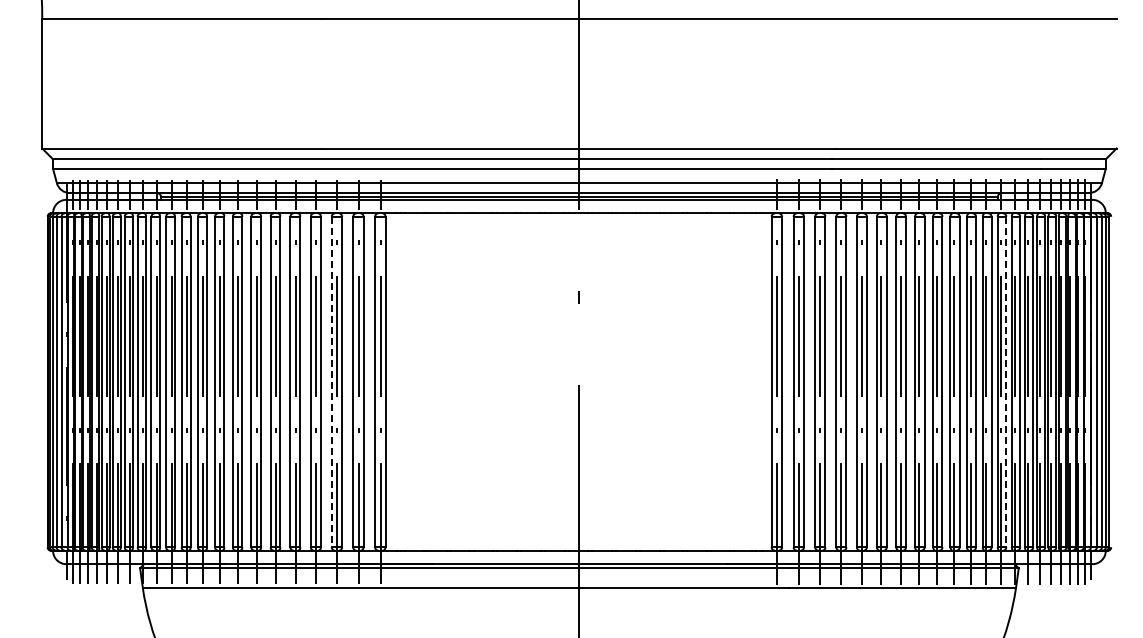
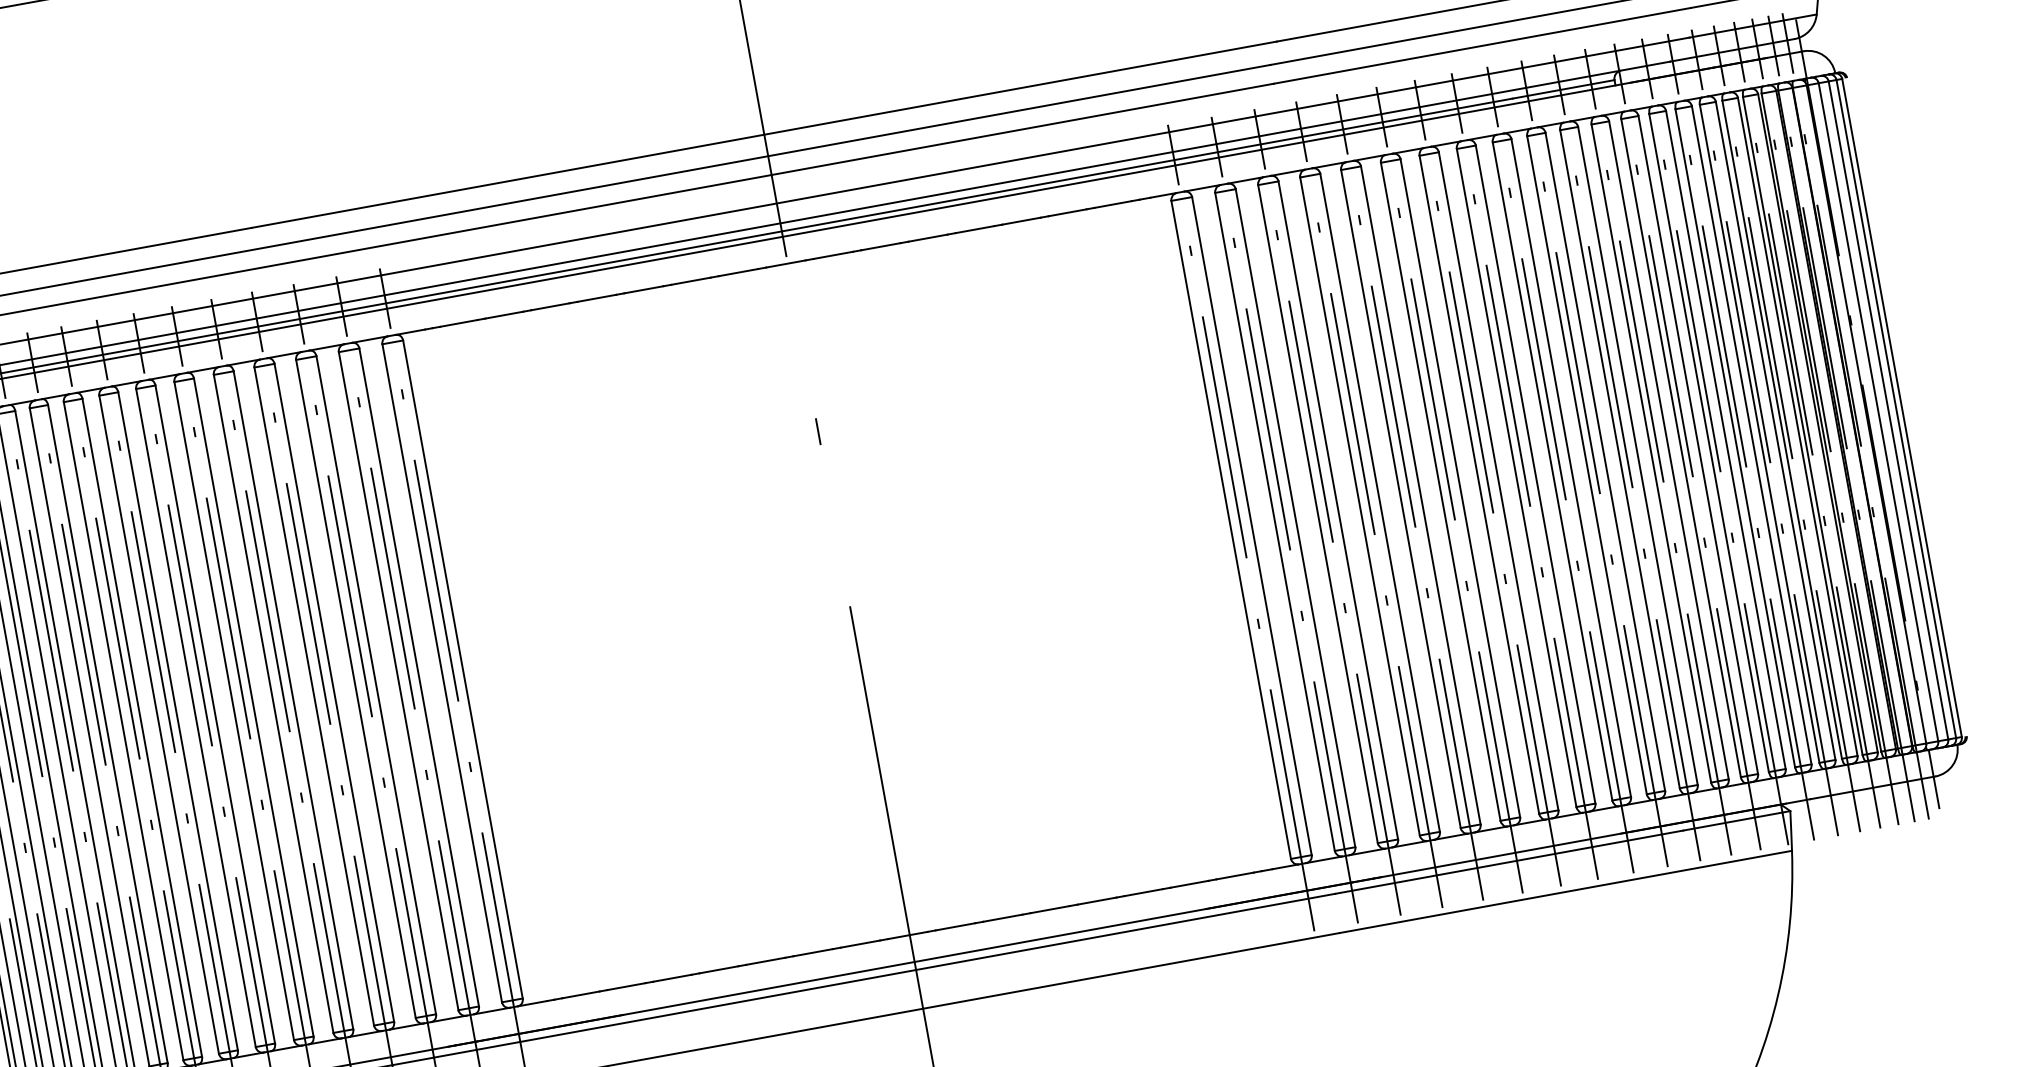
line: (331, 382) -> (355, 690), dashed -> solid
line: (1006, 382) -> (1698, 445), dashed -> solid

